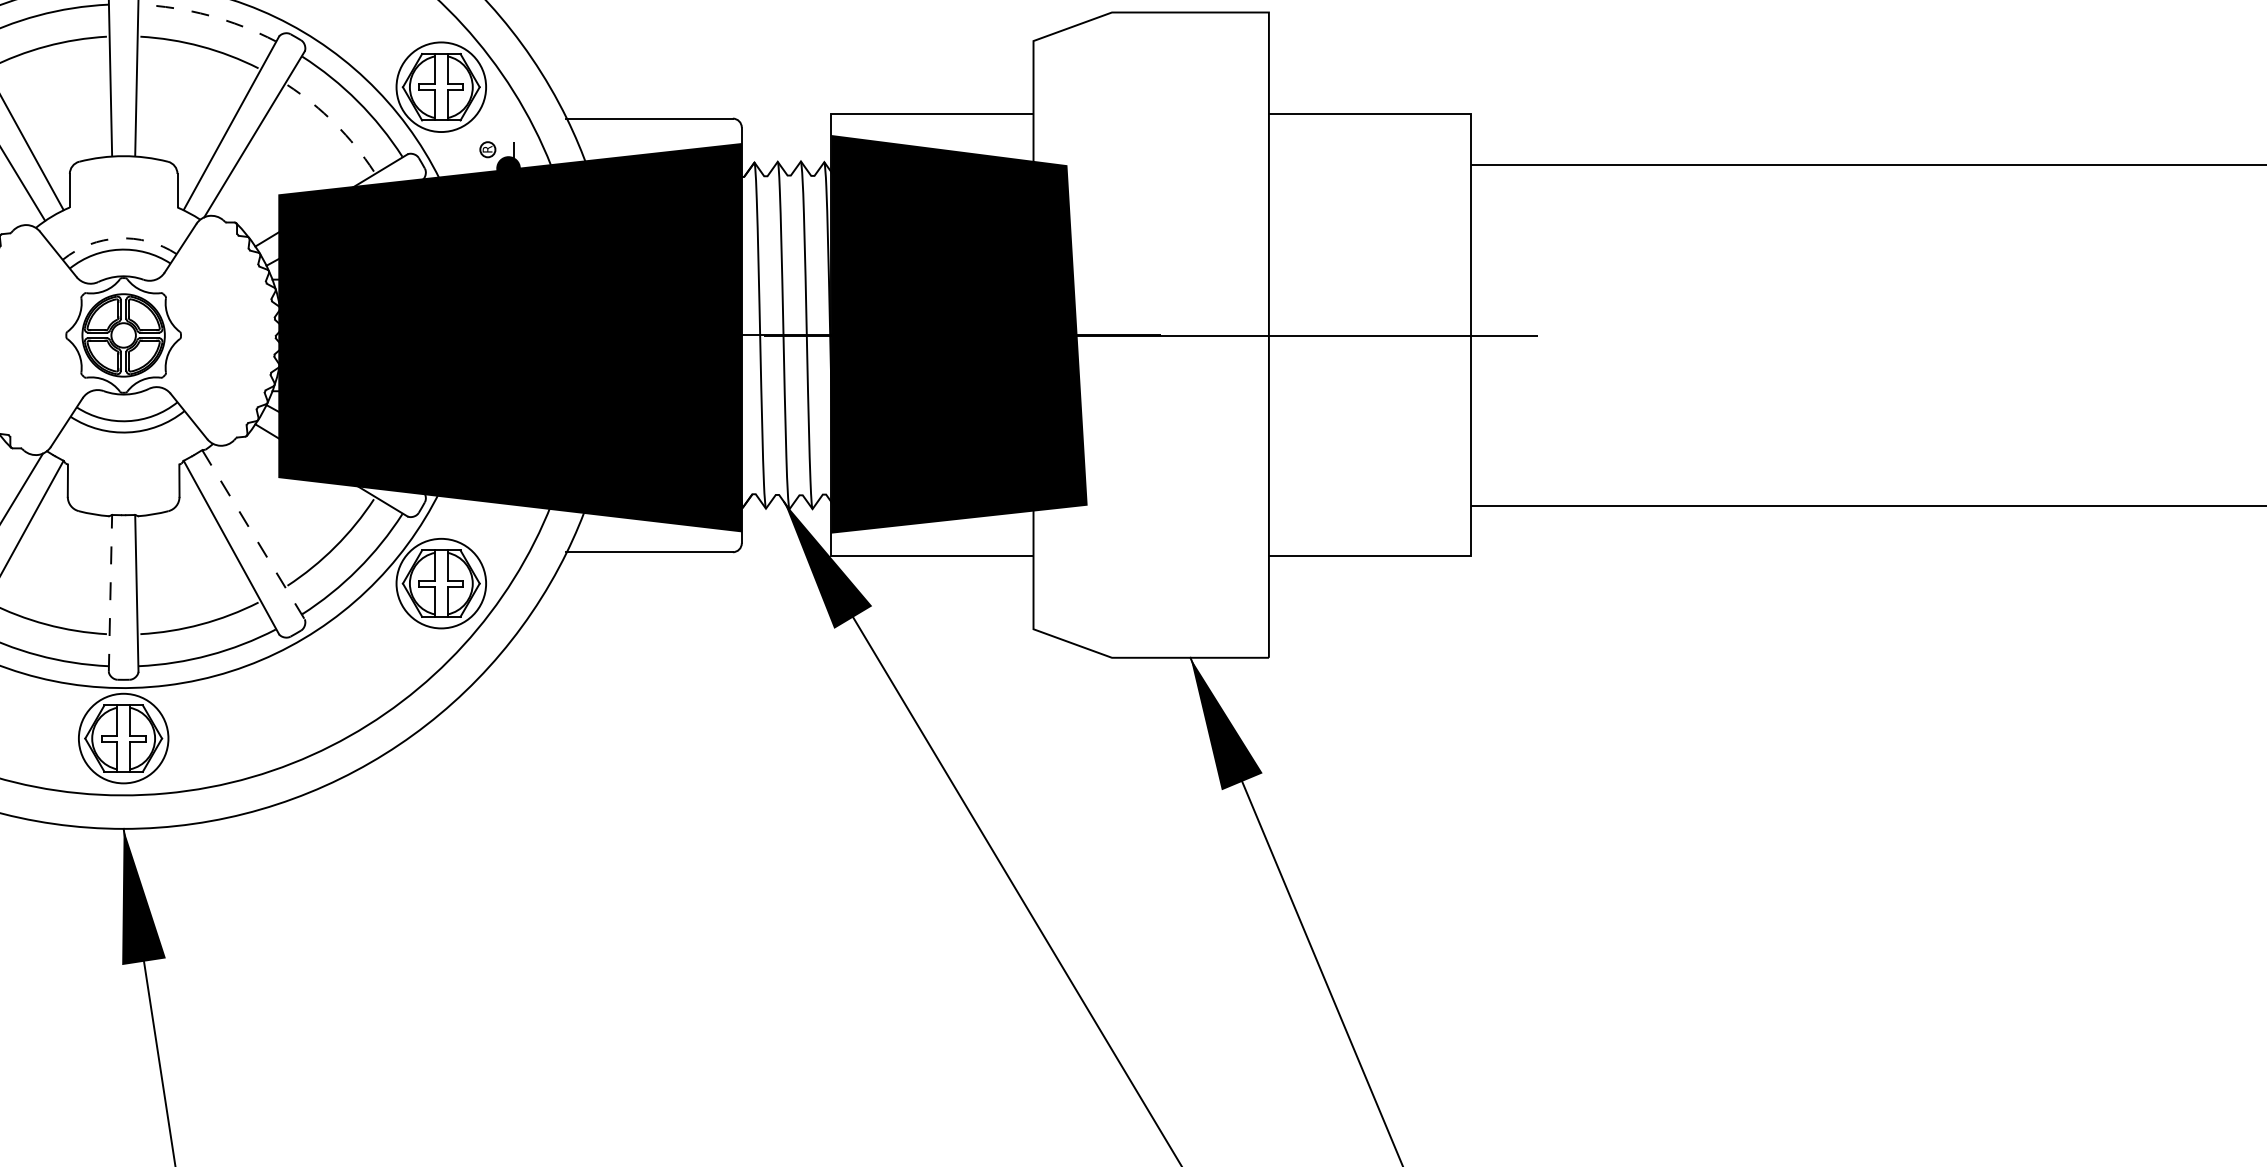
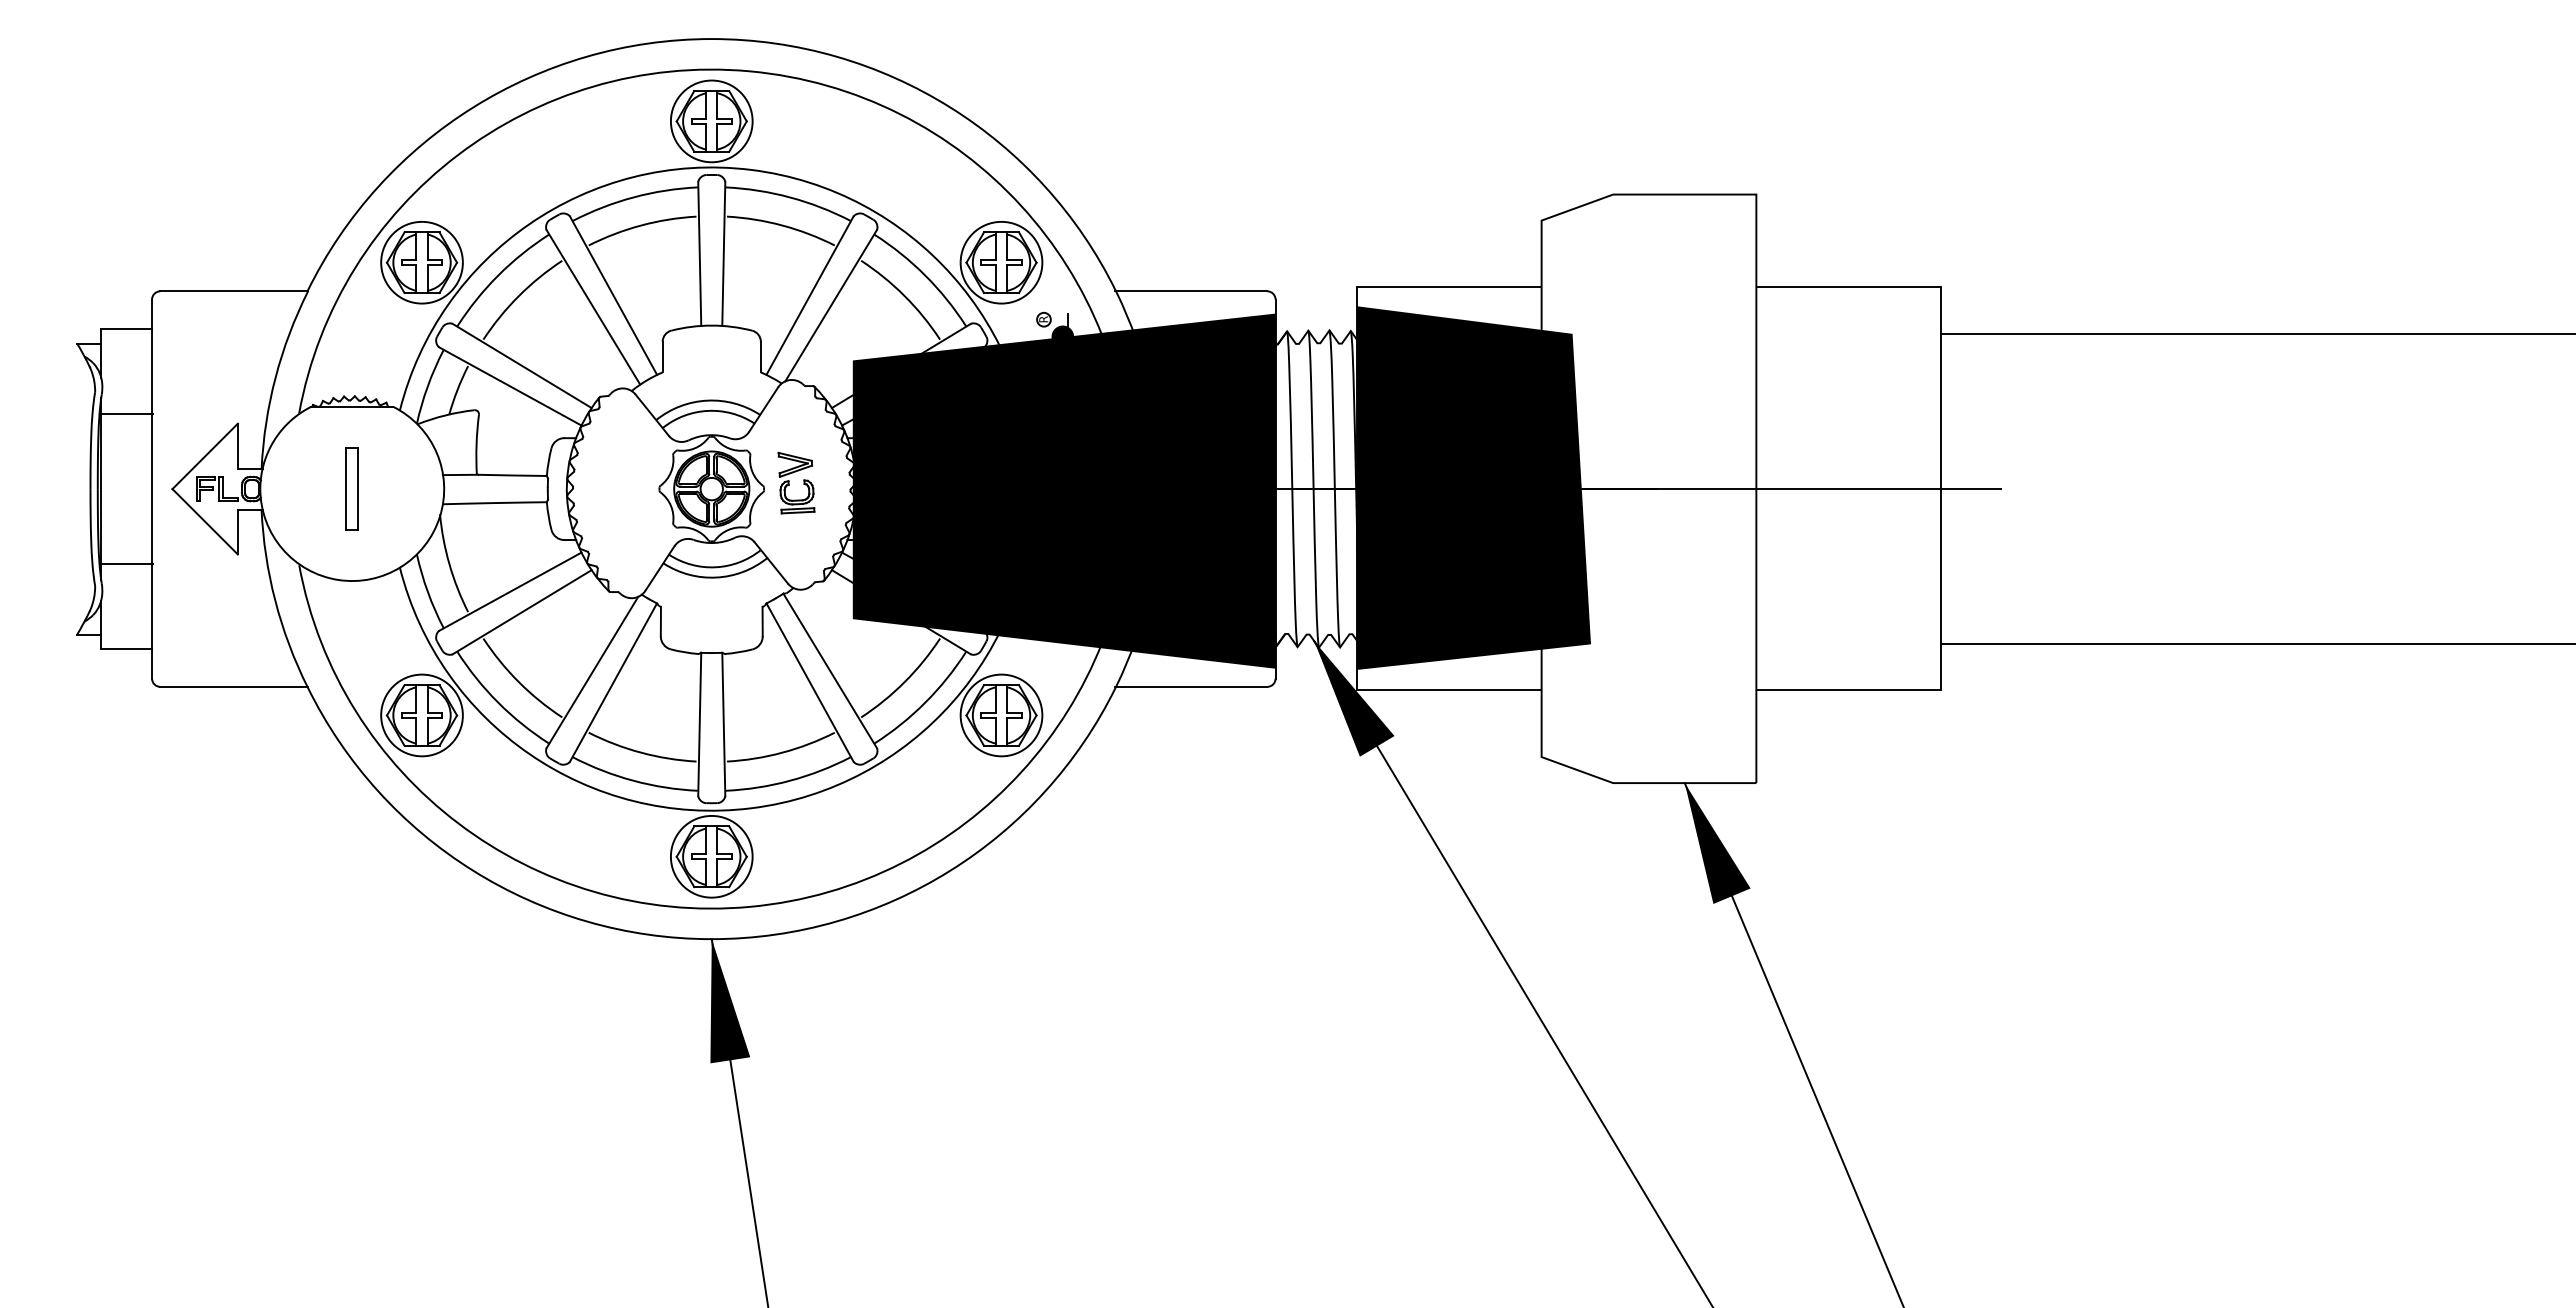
arc: (208, 15) -> (789, 197), dashed -> solid
arc: (334, 124) -> (904, 296), dashed -> solid
arc: (118, 238) -> (707, 400), dashed -> solid
part: (208, 328) -> (789, 482), added
line: (253, 535) -> (830, 671), dashed -> solid
line: (110, 593) -> (699, 724), dashed -> solid

